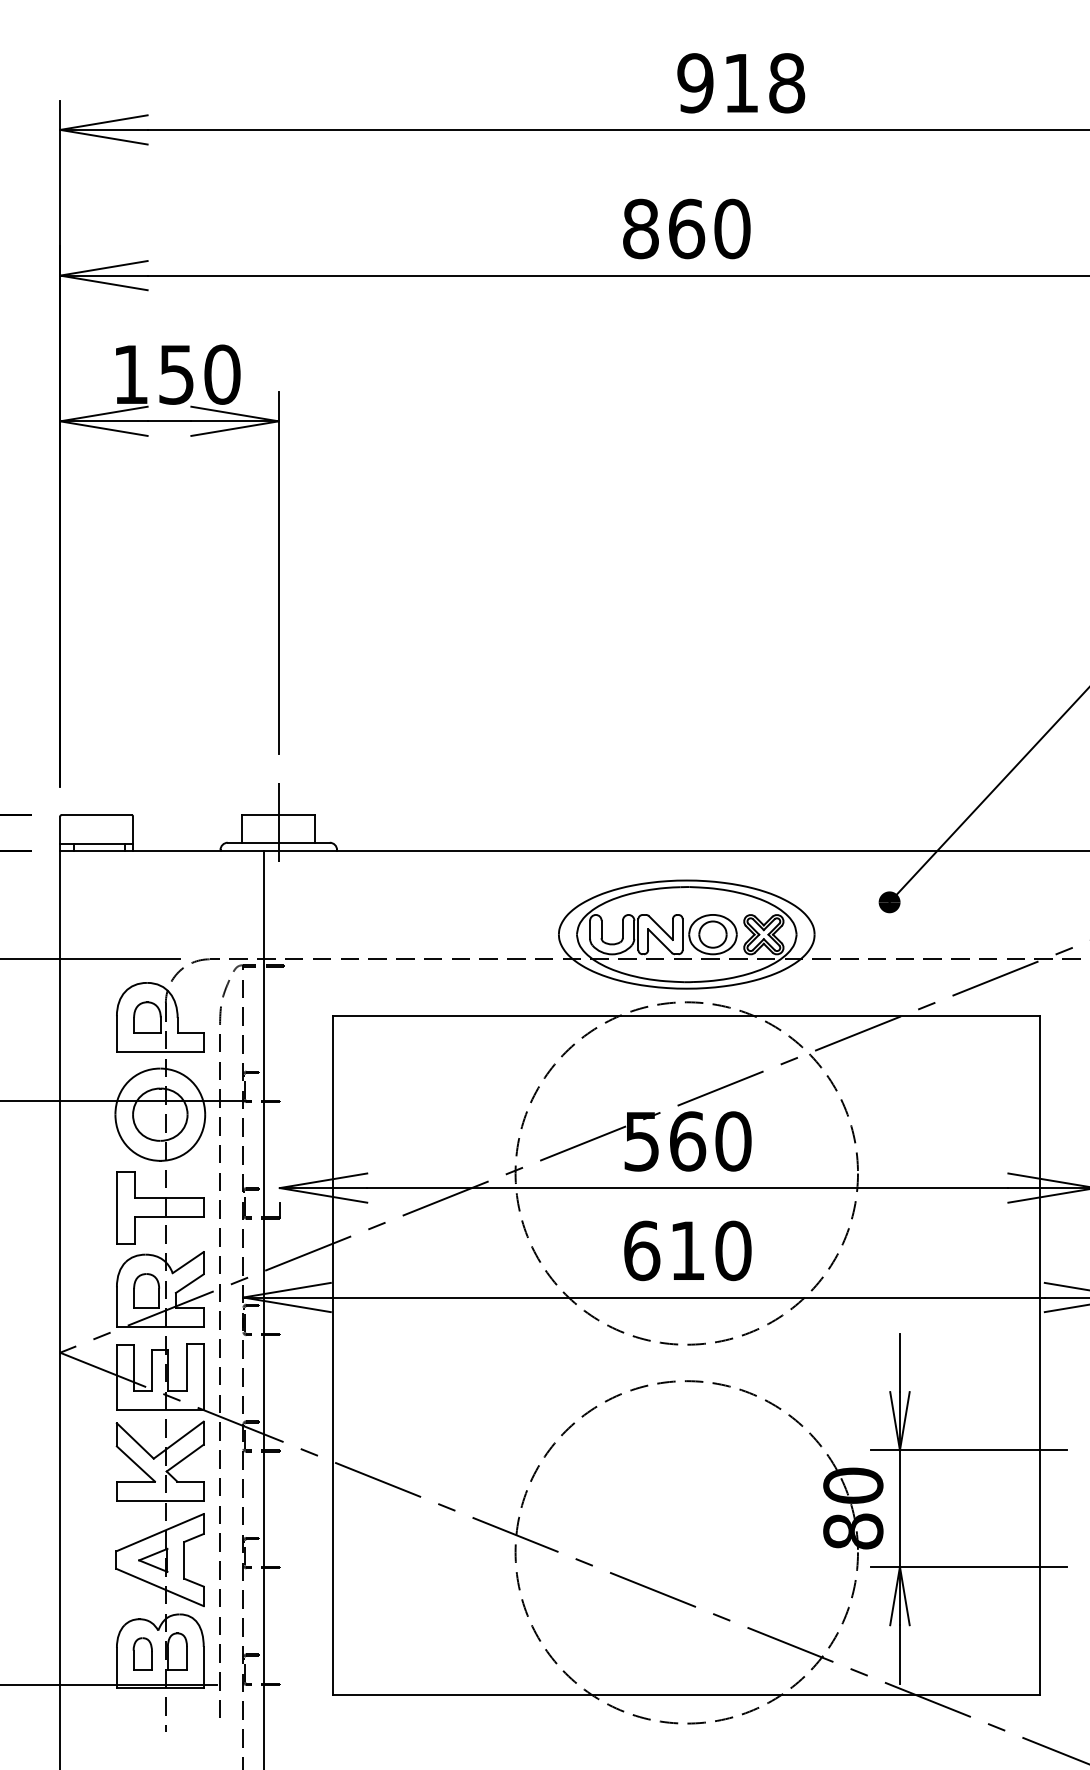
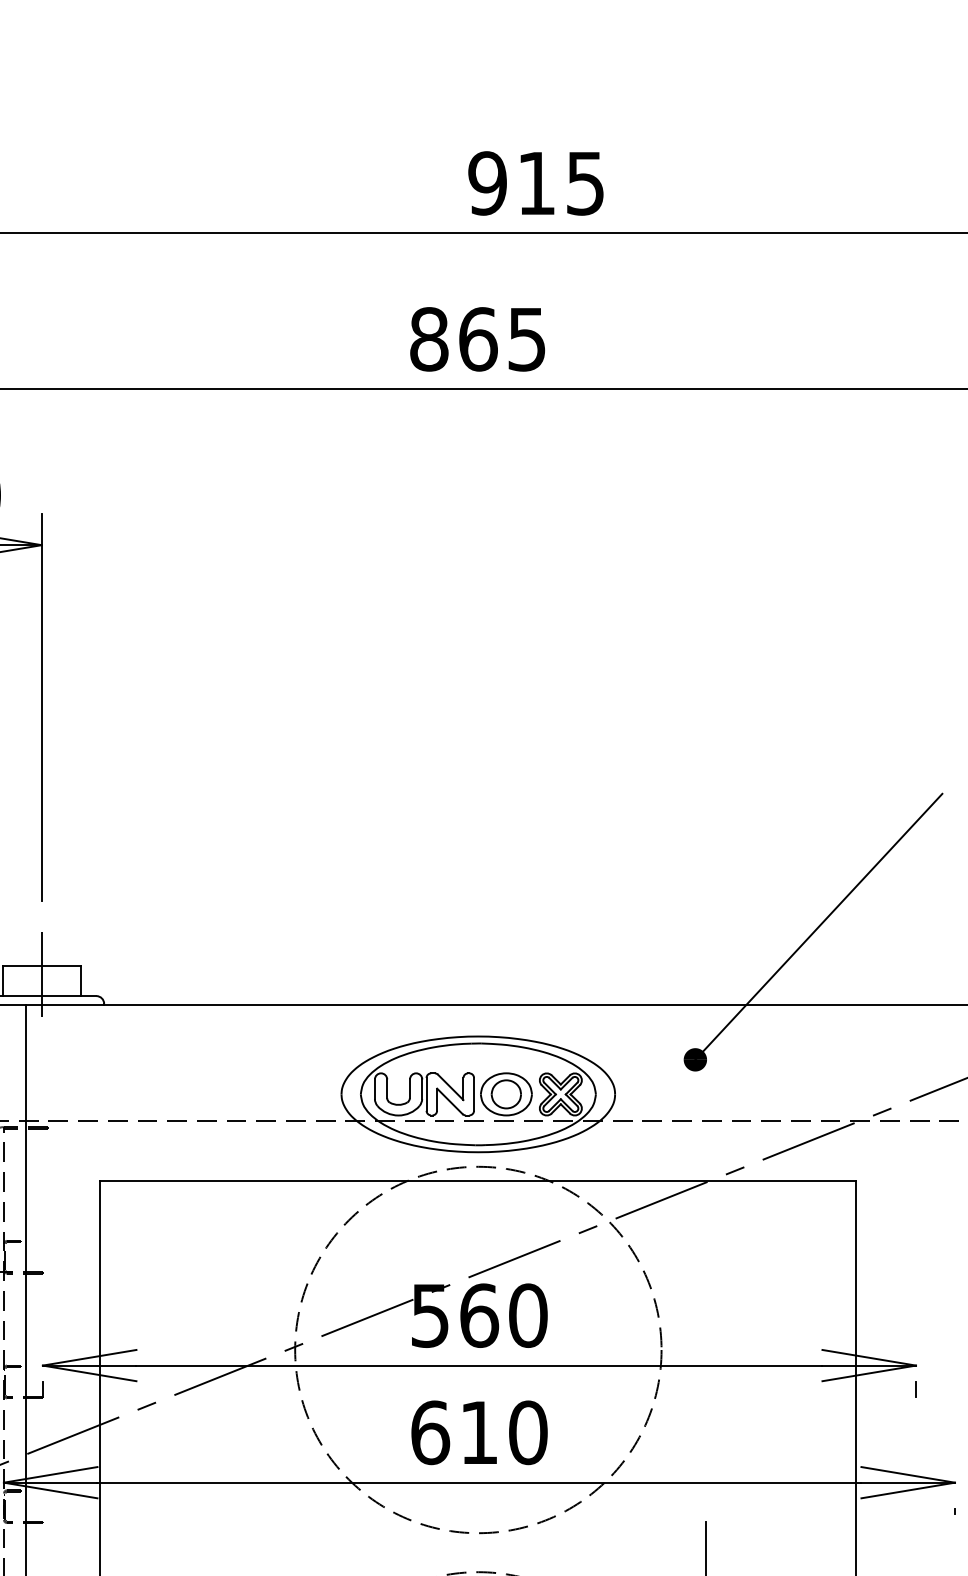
text: (787, 83) -> (586, 183), 918 -> 915
text: (732, 228) -> (527, 338), 860 -> 865

